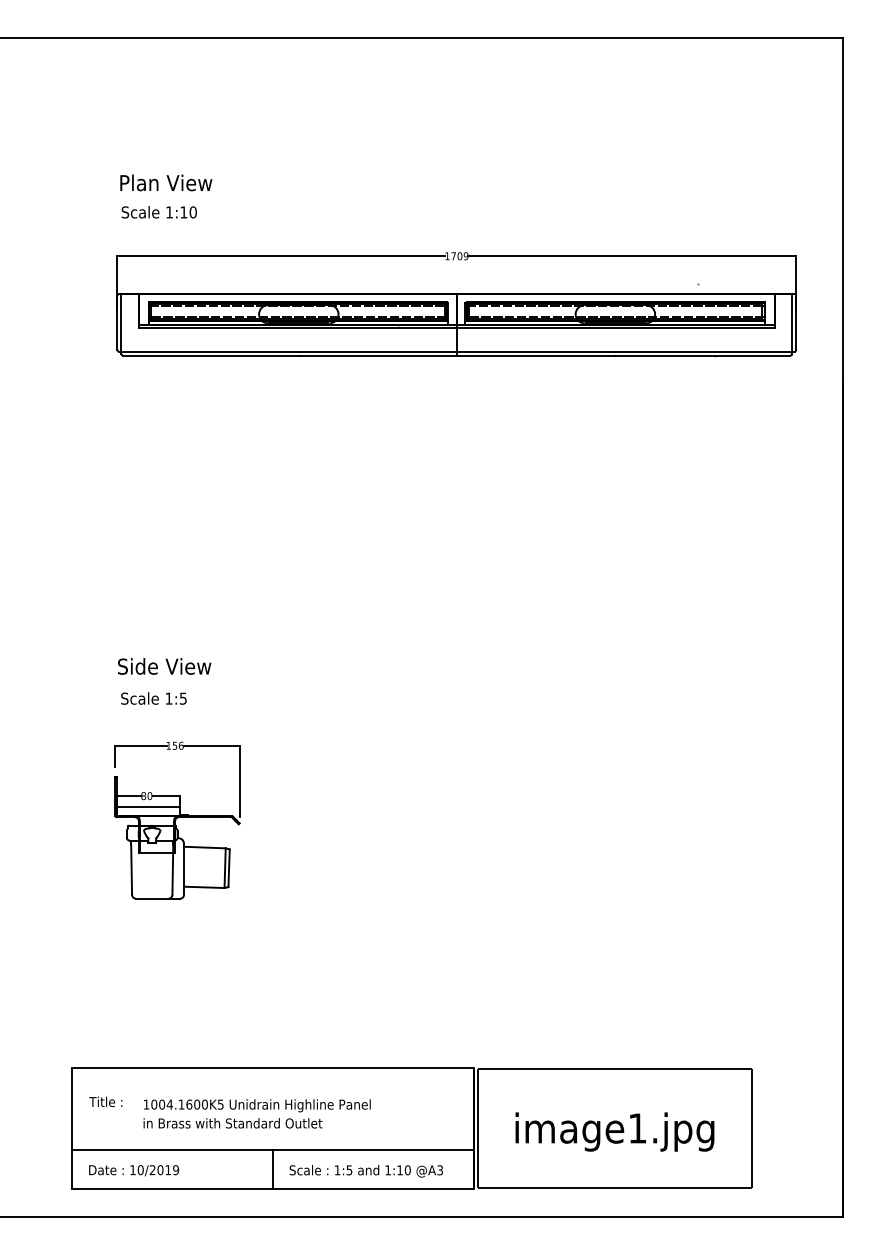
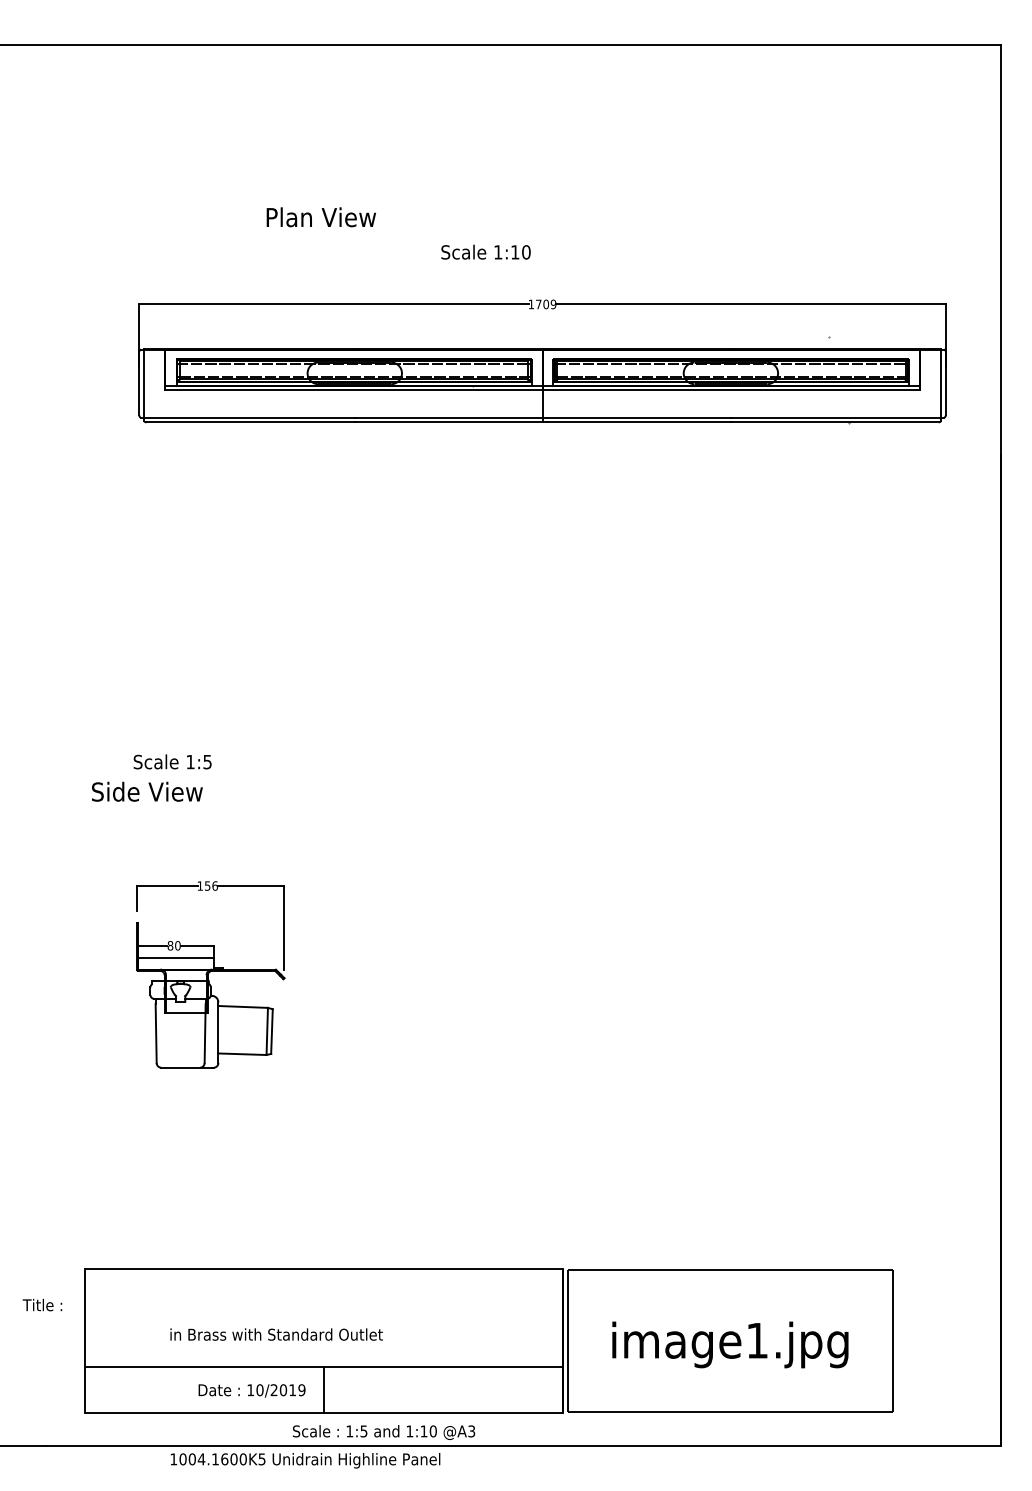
text: (165, 183) -> (320, 217), moved
text: (158, 211) -> (485, 251), moved
text: (164, 666) -> (147, 791), moved
text: (153, 698) -> (172, 761), moved
text: (105, 1101) -> (42, 1304), moved
text: (257, 1105) -> (305, 1460), moved
text: (133, 1170) -> (251, 1390), moved
text: (366, 1171) -> (384, 1432), moved

